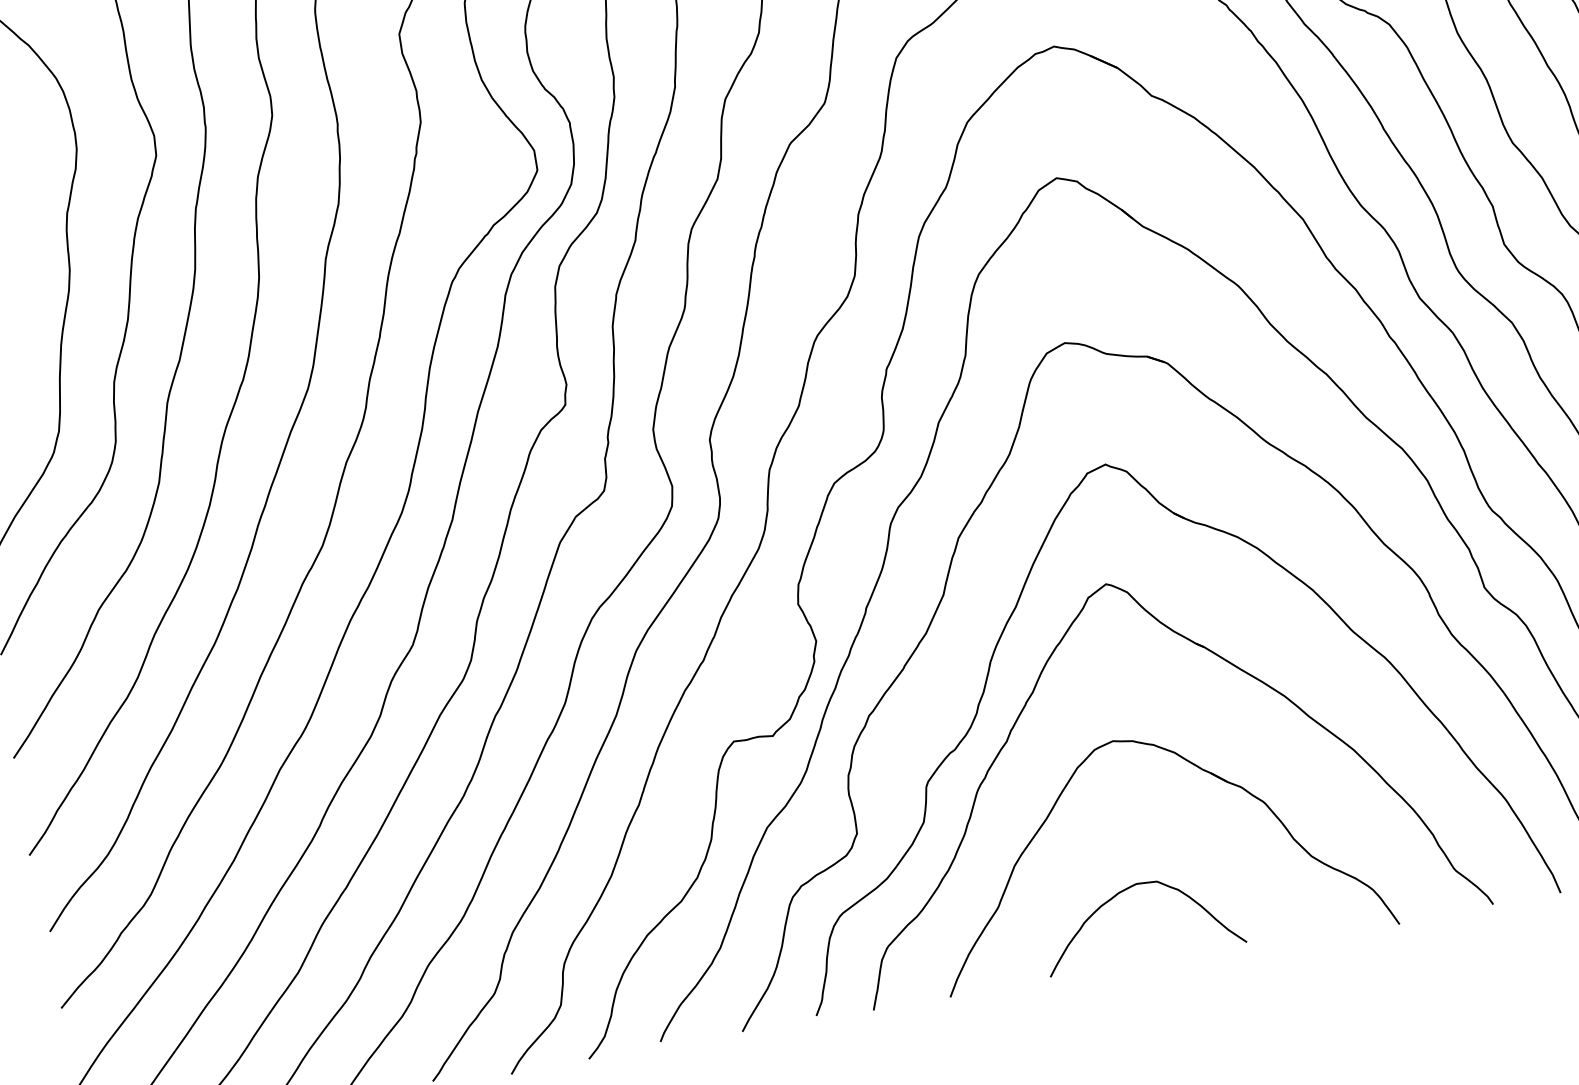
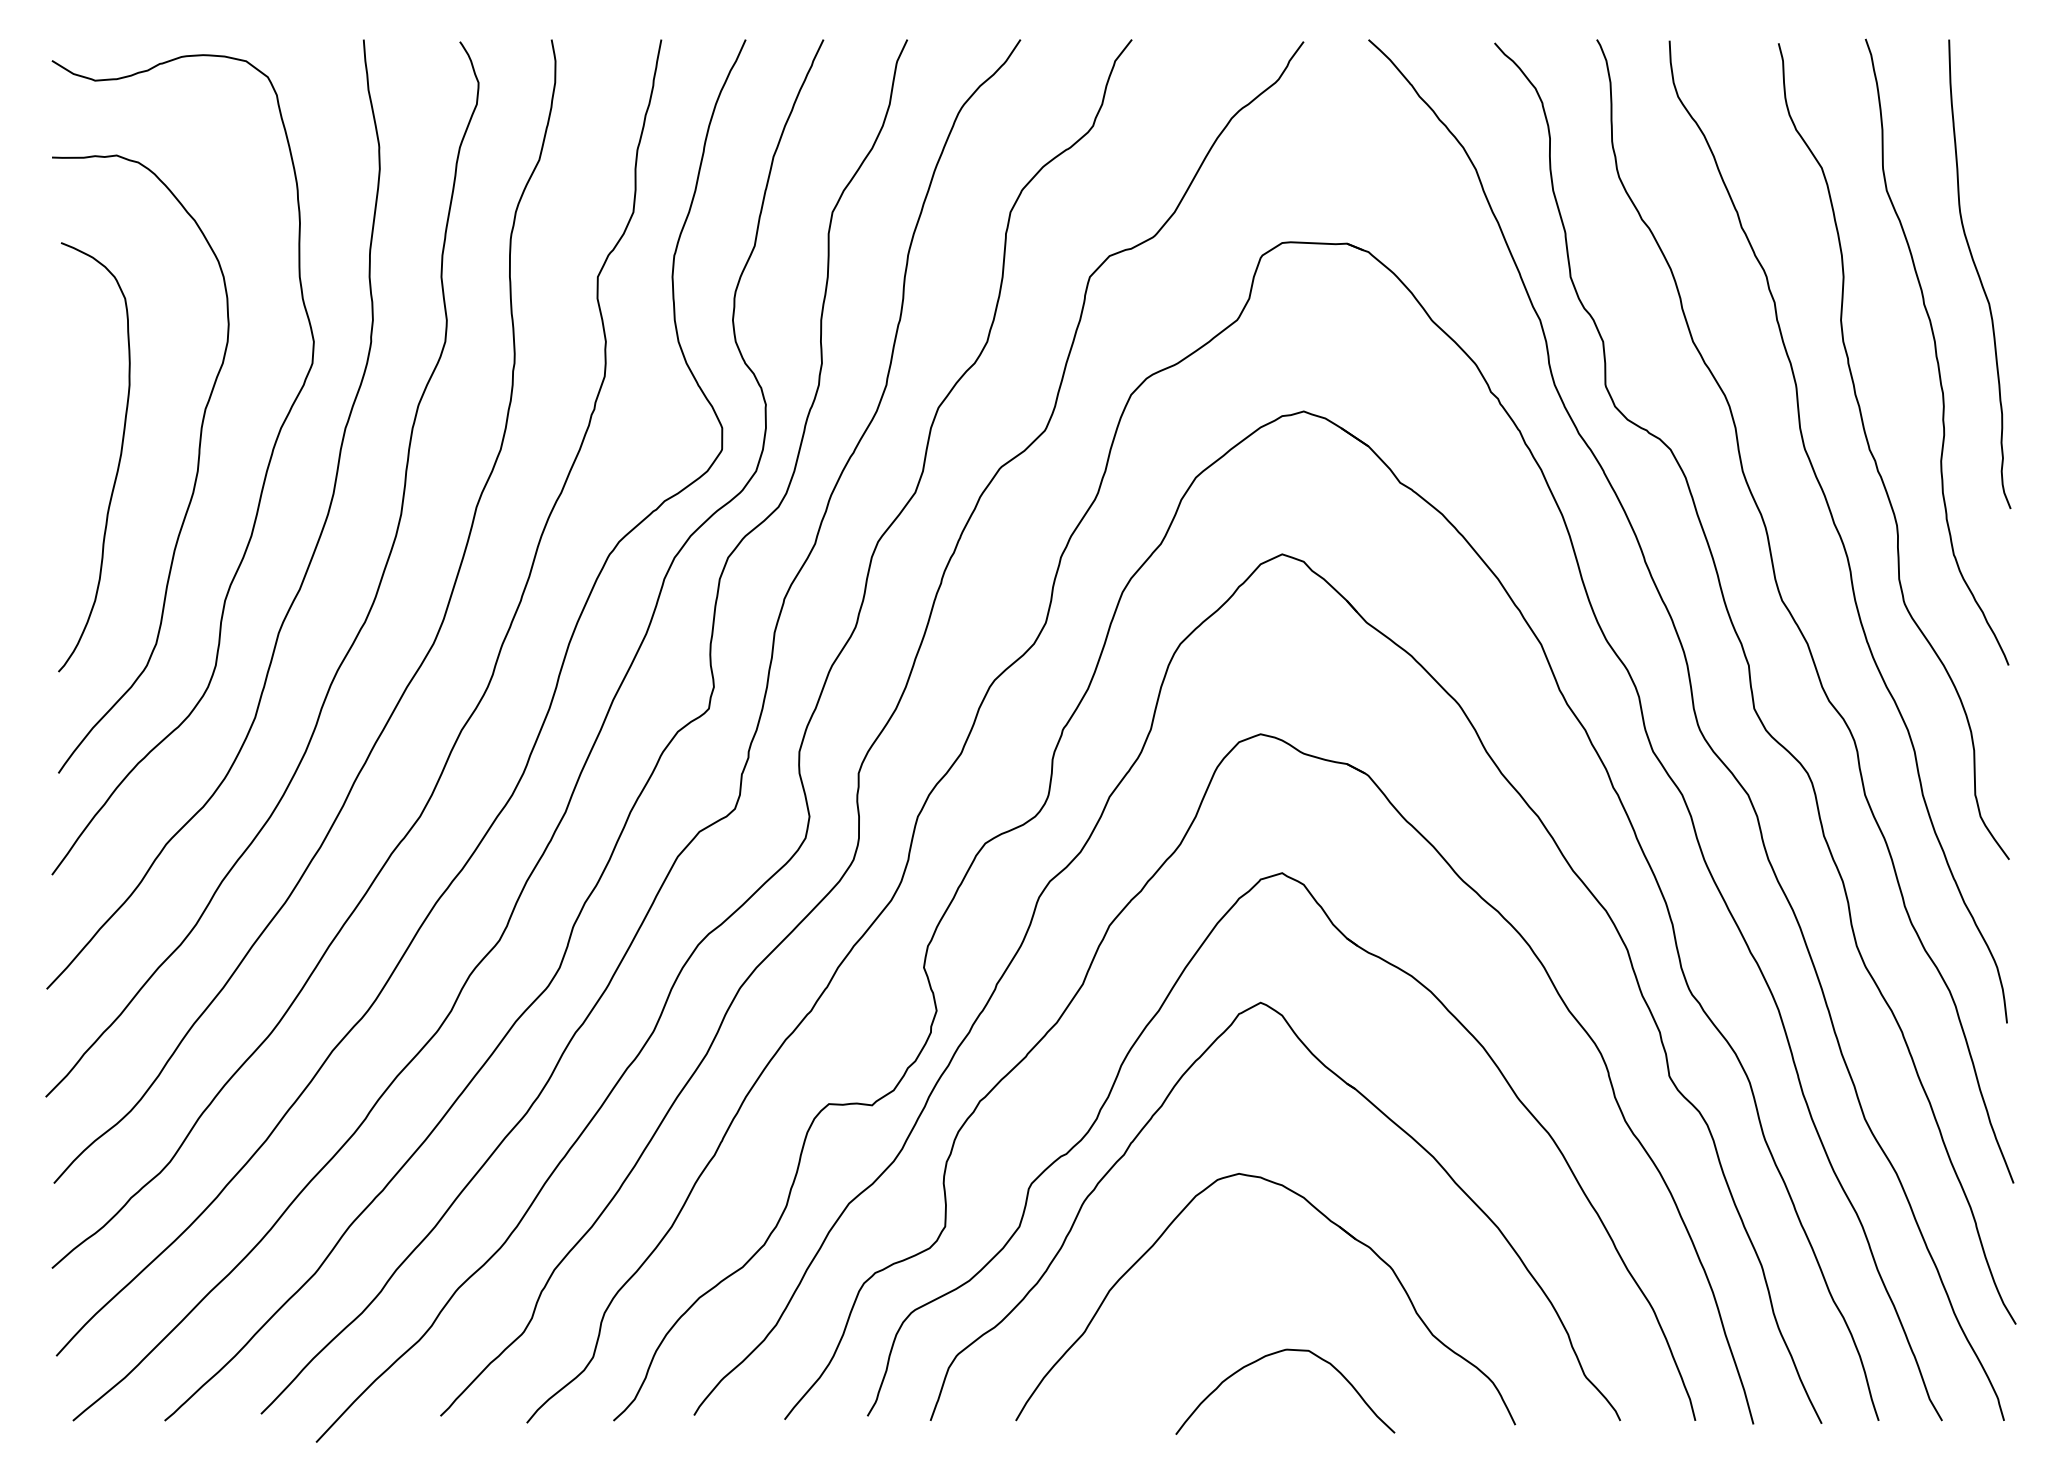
curve: (1126, 890) -> (1274, 1354), moved

